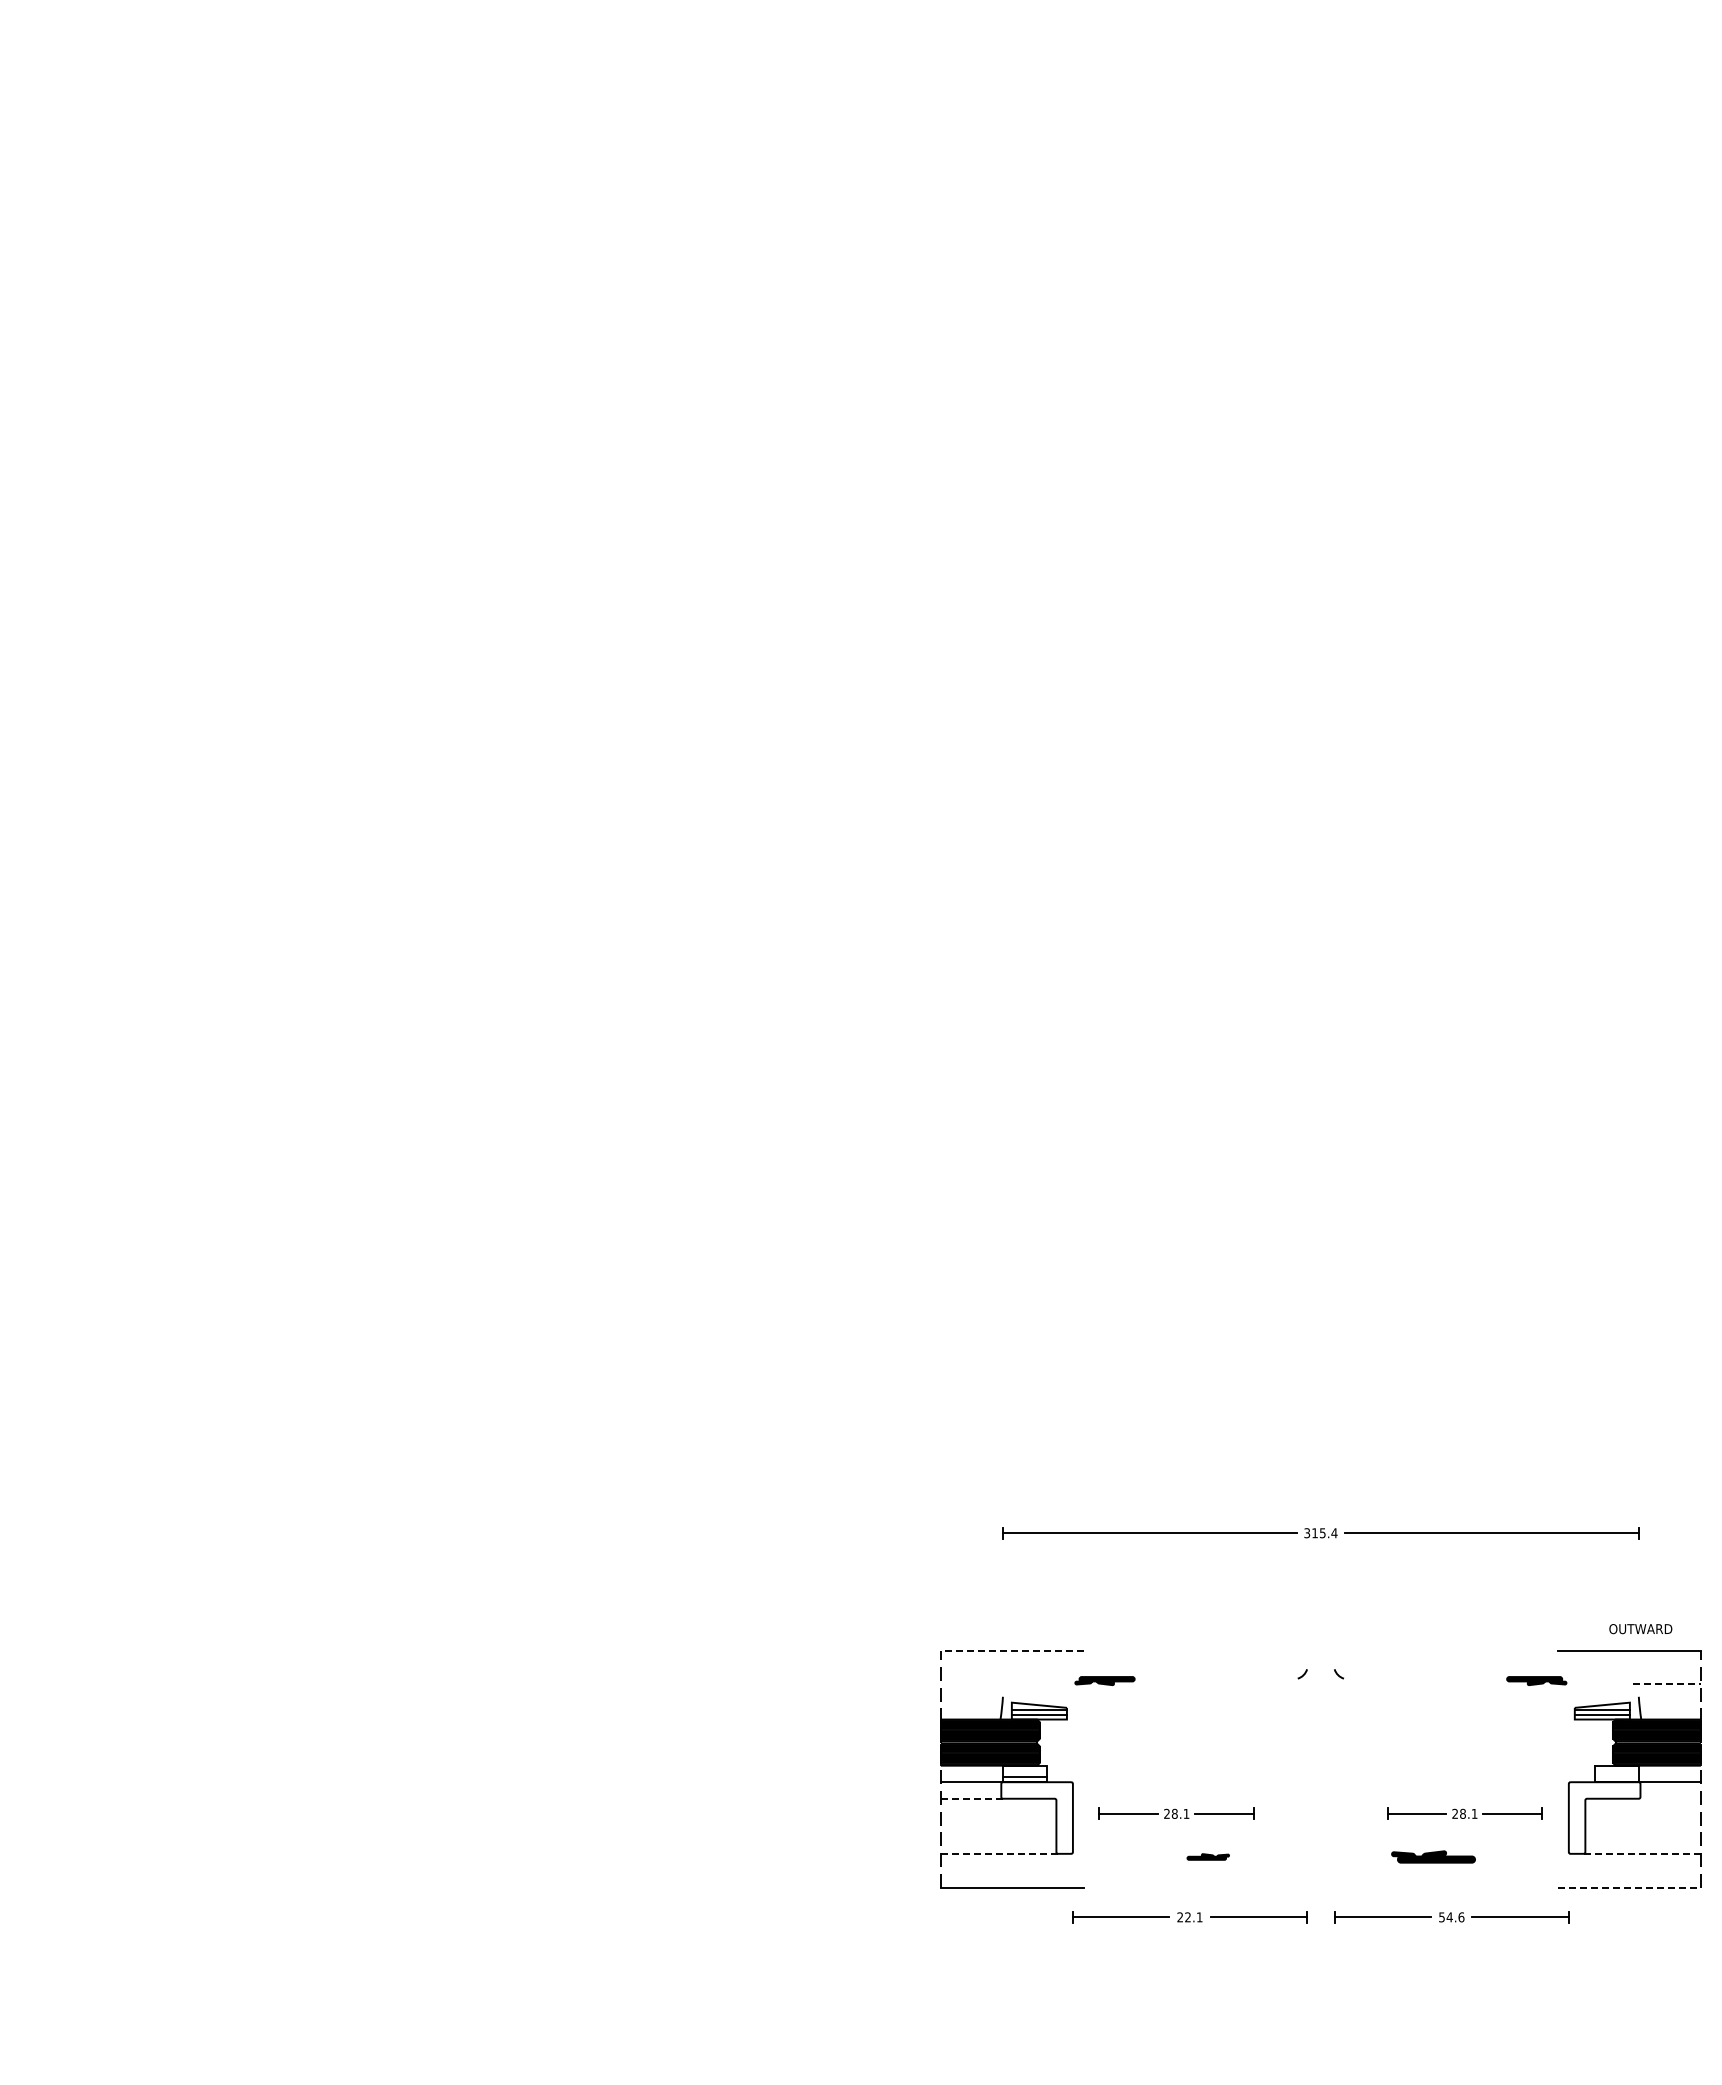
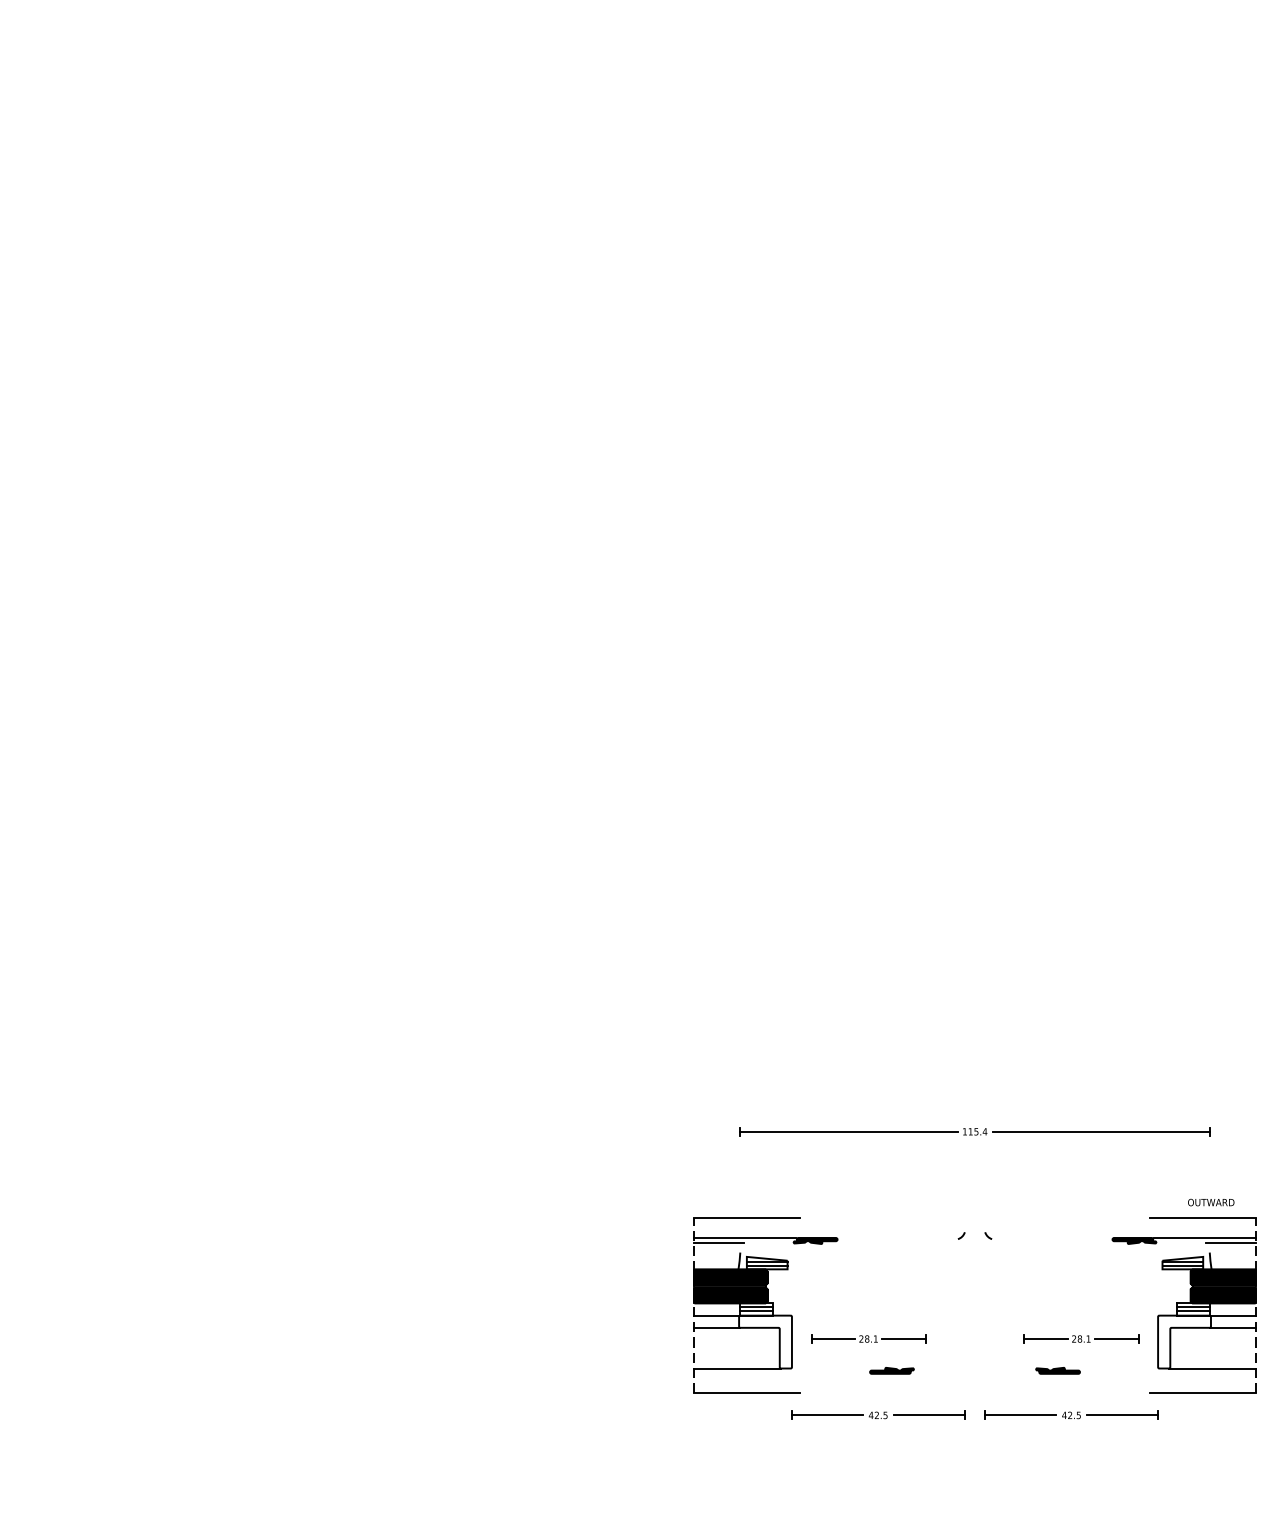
text: (1307, 1533) -> (965, 1132), 315.4 -> 115.4
line: (1012, 1650) -> (747, 1218), dashed -> solid
line: (1009, 1677) -> (745, 1238), added
line: (1631, 1677) -> (1204, 1238), added
line: (974, 1684) -> (719, 1243), added
line: (1667, 1684) -> (1230, 1243), dashed -> solid
line: (1024, 1771) -> (756, 1307), added
line: (1616, 1771) -> (1193, 1307), added
line: (1616, 1776) -> (1193, 1311), added
line: (971, 1798) -> (717, 1327), dashed -> solid
line: (1669, 1798) -> (1232, 1327), added
line: (999, 1853) -> (737, 1368), dashed -> solid
line: (1642, 1853) -> (1212, 1368), dashed -> solid
part: (1207, 1856) -> (891, 1370), size x1.43
part: (1432, 1856) -> (1057, 1370), size x0.71
line: (1629, 1887) -> (1202, 1393), dashed -> solid
text: (1189, 1917) -> (878, 1415), 22.1 -> 42.5
text: (1451, 1917) -> (1071, 1415), 54.6 -> 42.5

